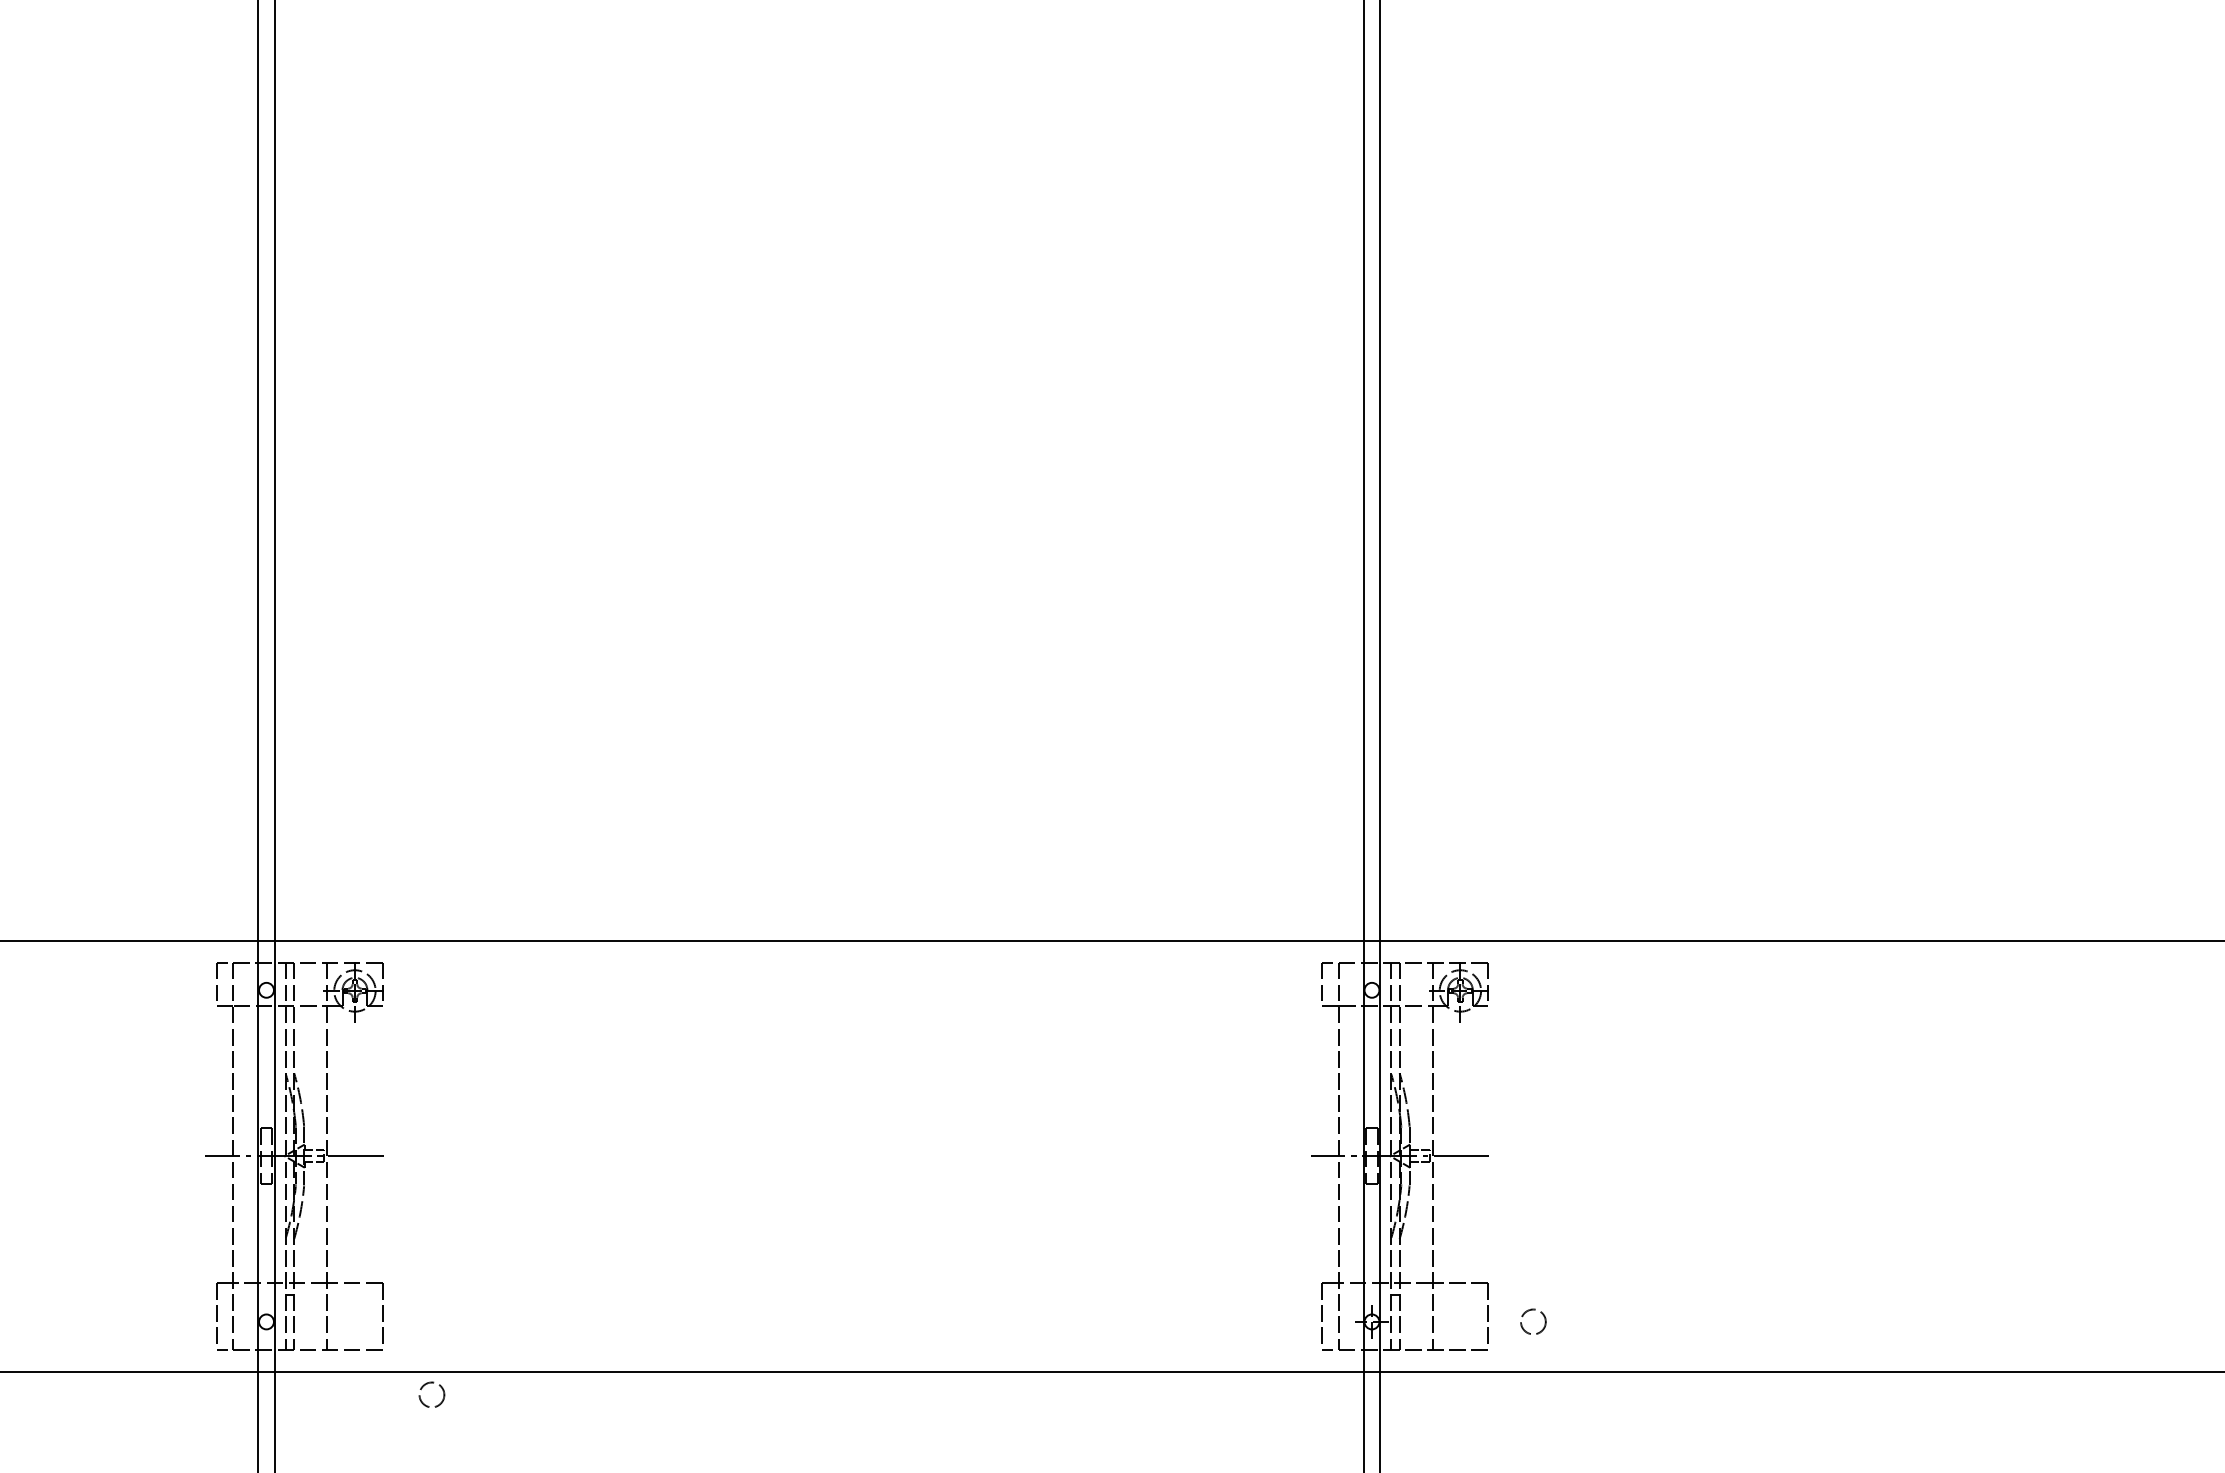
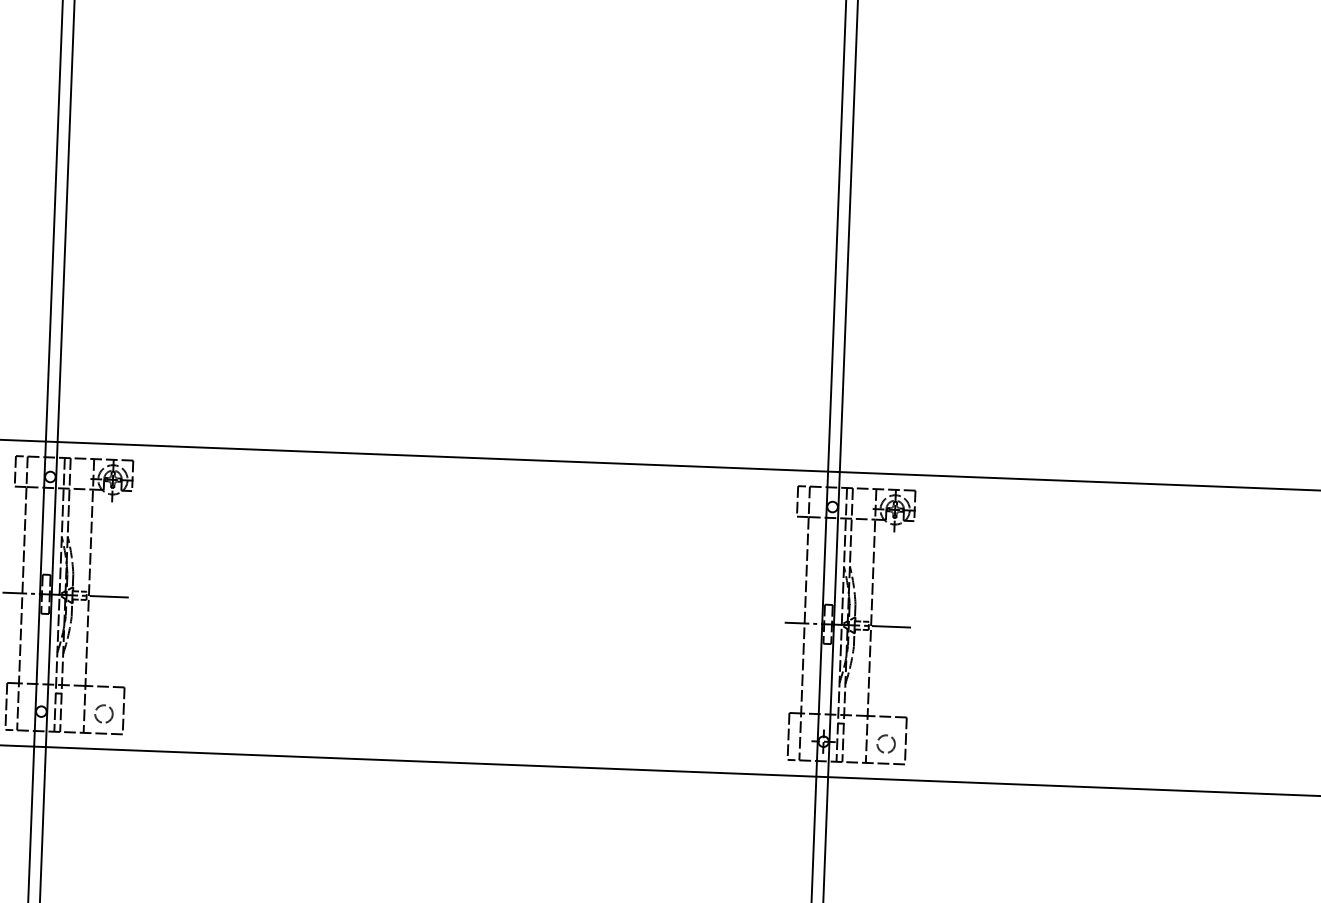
circle: (1533, 1321) -> (886, 743), moved
circle: (431, 1394) -> (103, 713), moved

